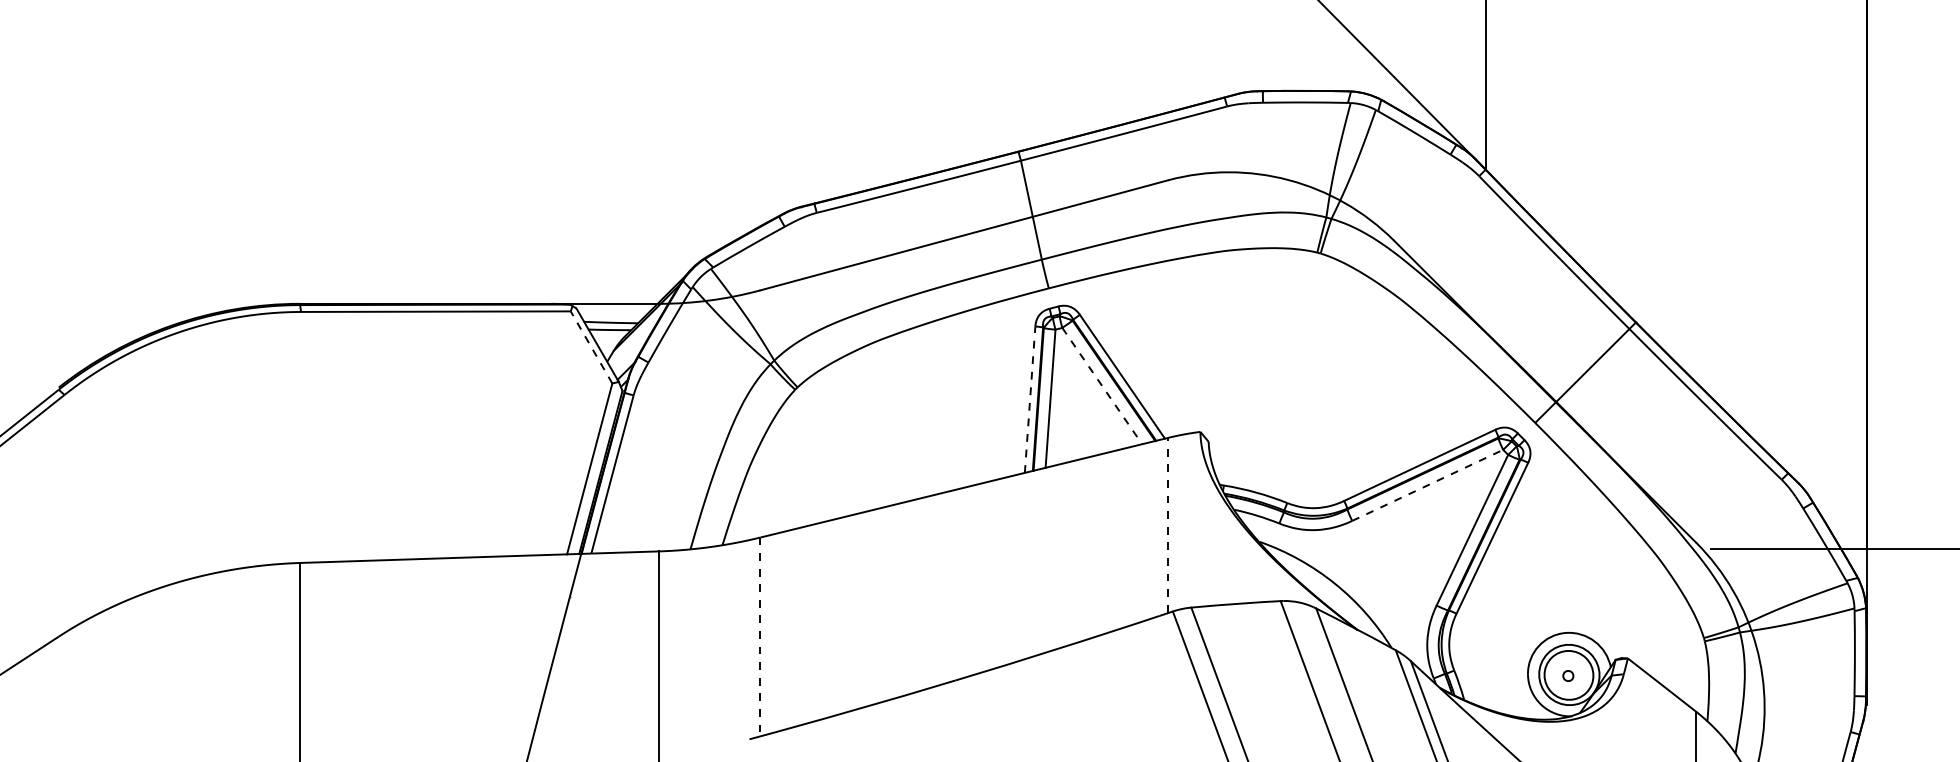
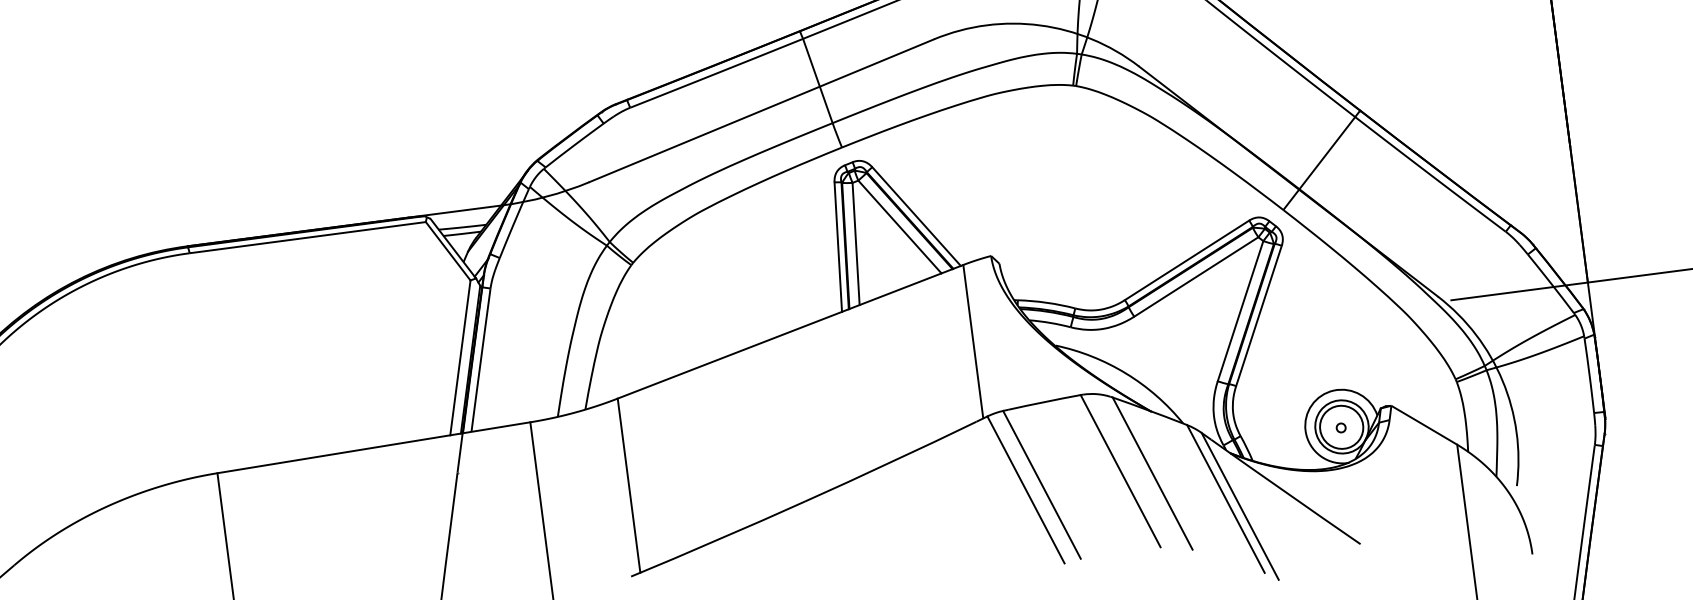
line: (591, 347) -> (448, 251), dashed -> solid
line: (1102, 386) -> (900, 227), dashed -> solid
line: (1030, 399) -> (838, 246), dashed -> solid
line: (1428, 485) -> (1197, 276), dashed -> solid
line: (1167, 524) -> (972, 340), dashed -> solid
line: (760, 637) -> (629, 486), dashed -> solid

